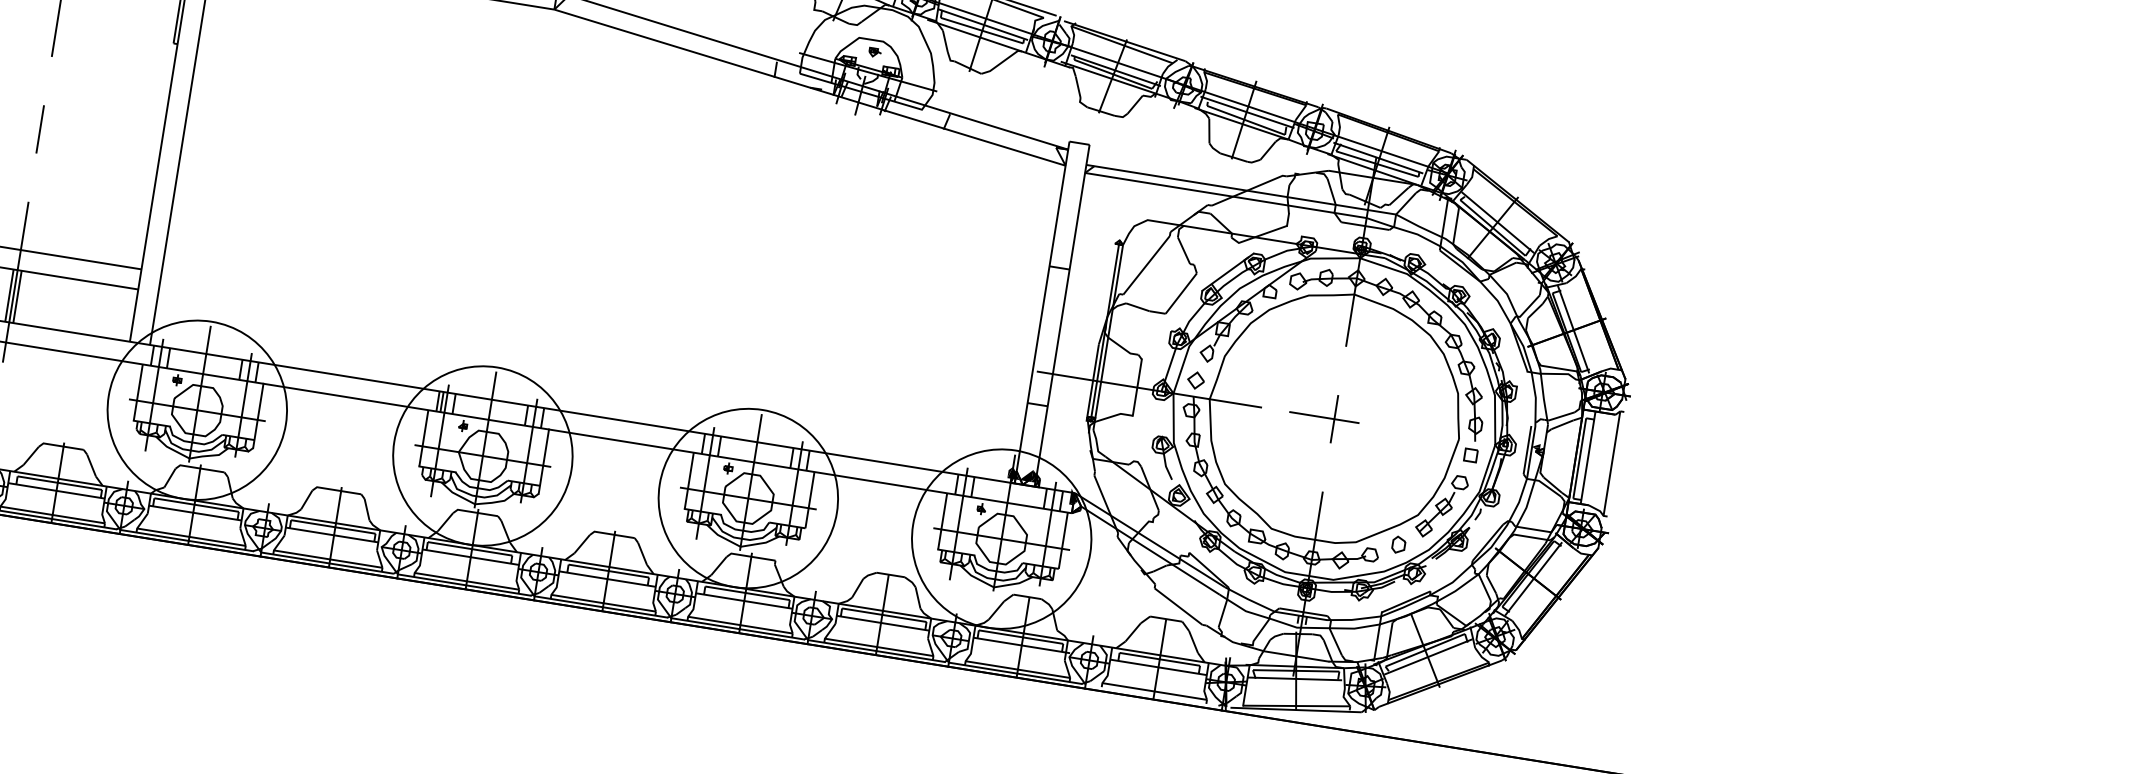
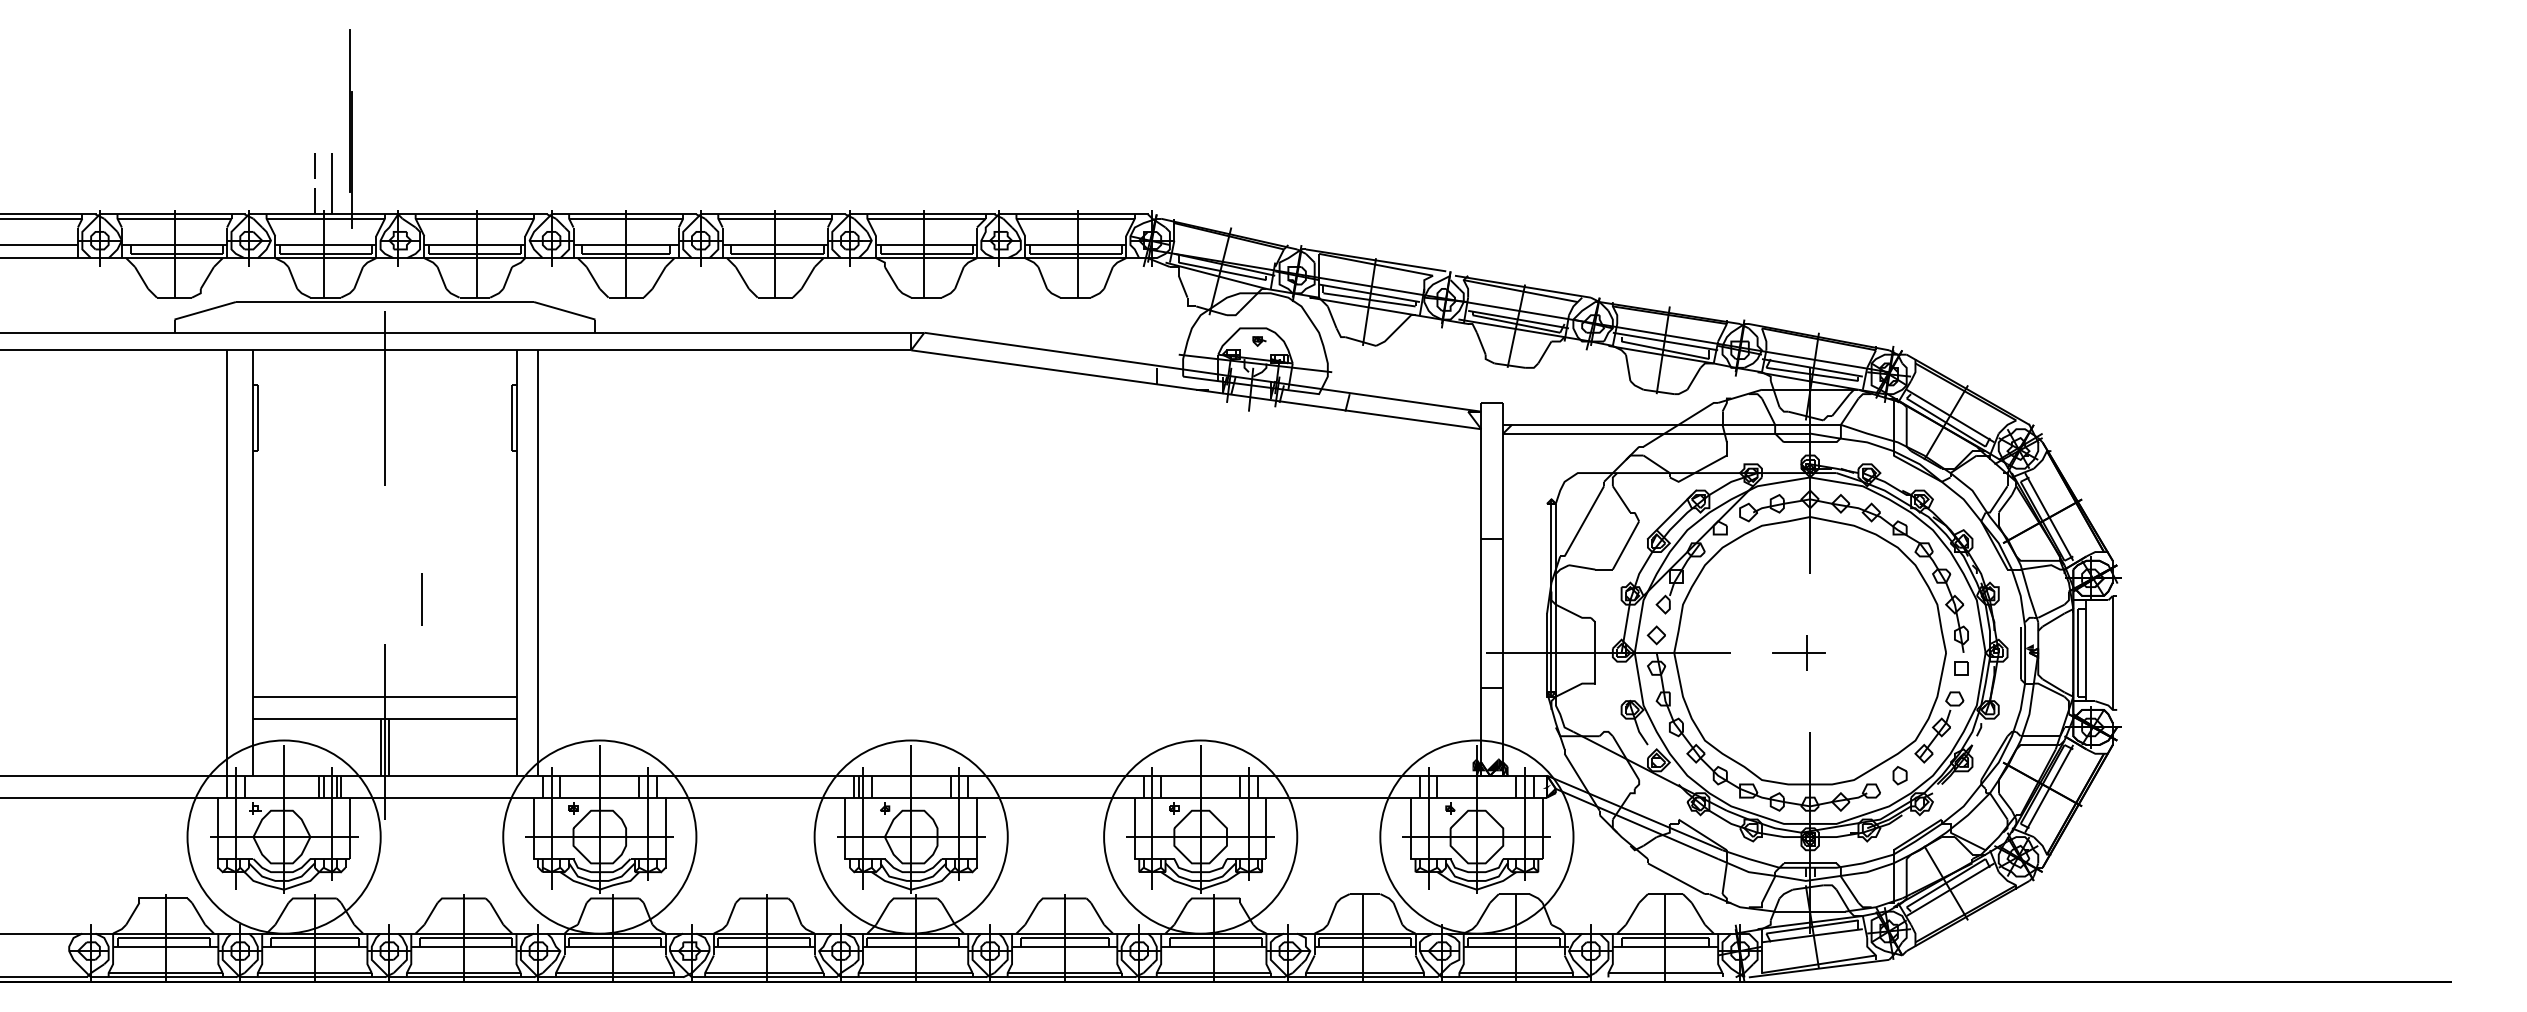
line: (39, 129) -> (421, 599), moved
part: (1324, 417) -> (1799, 652), size x0.7
fill: (1073, 496) -> (1546, 779), removed

